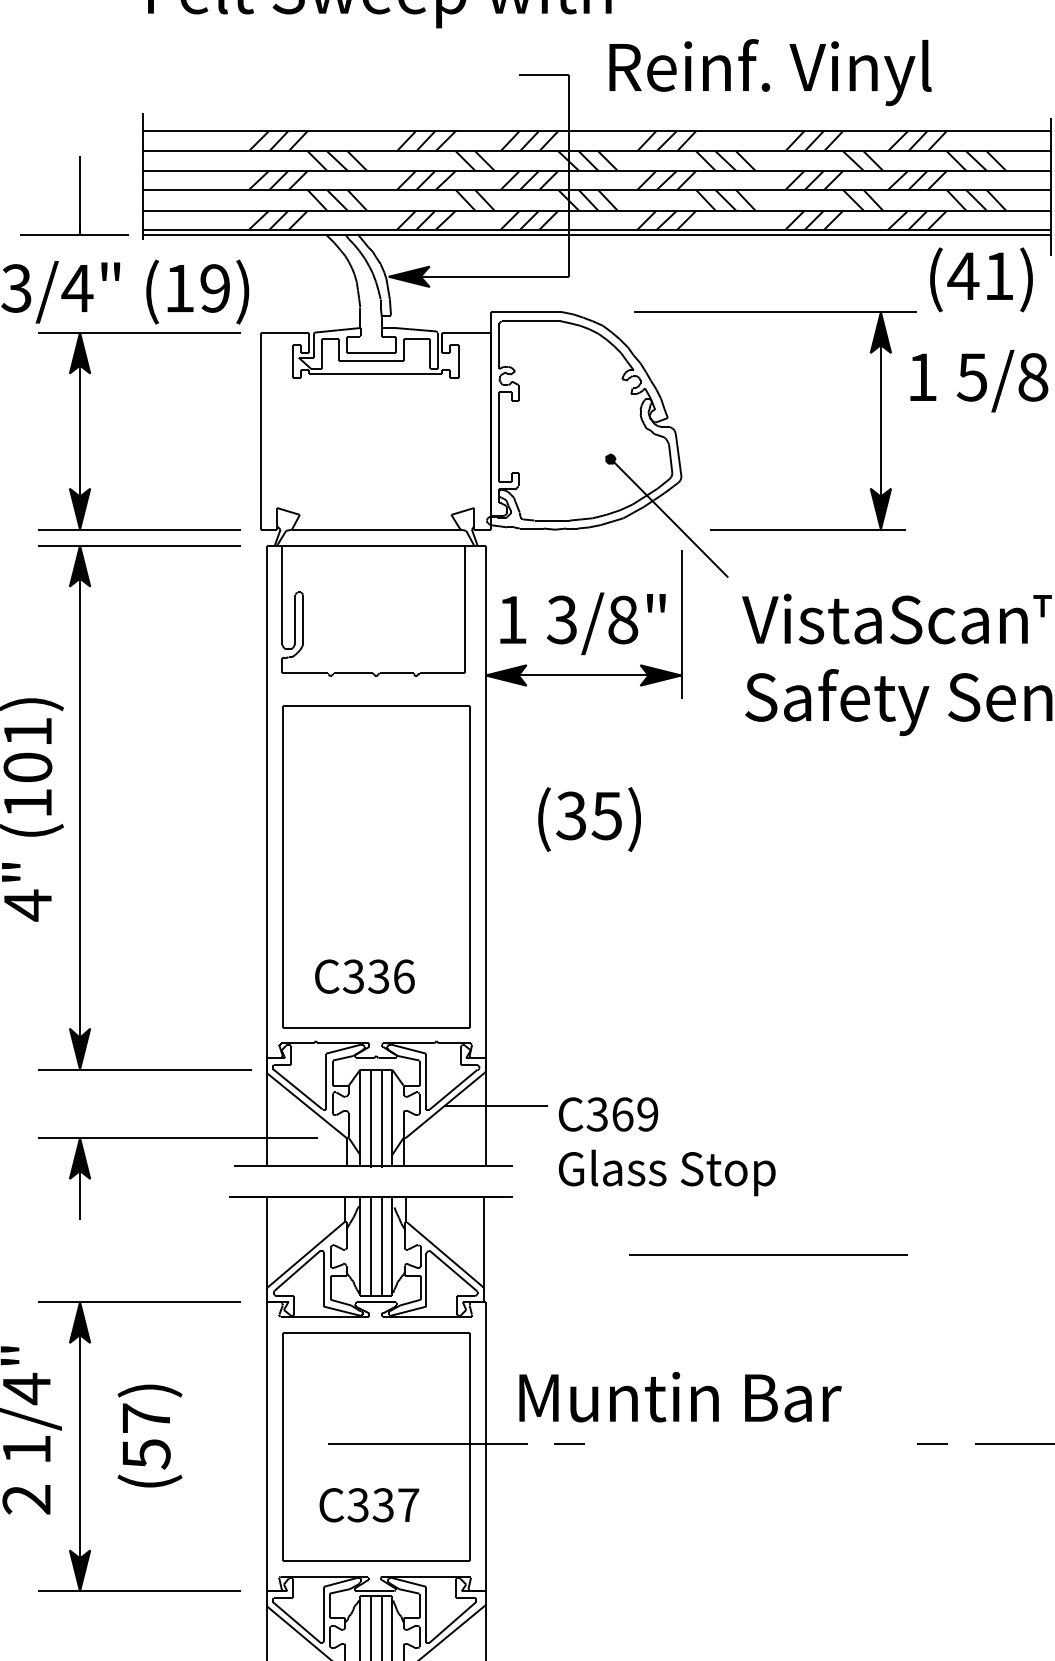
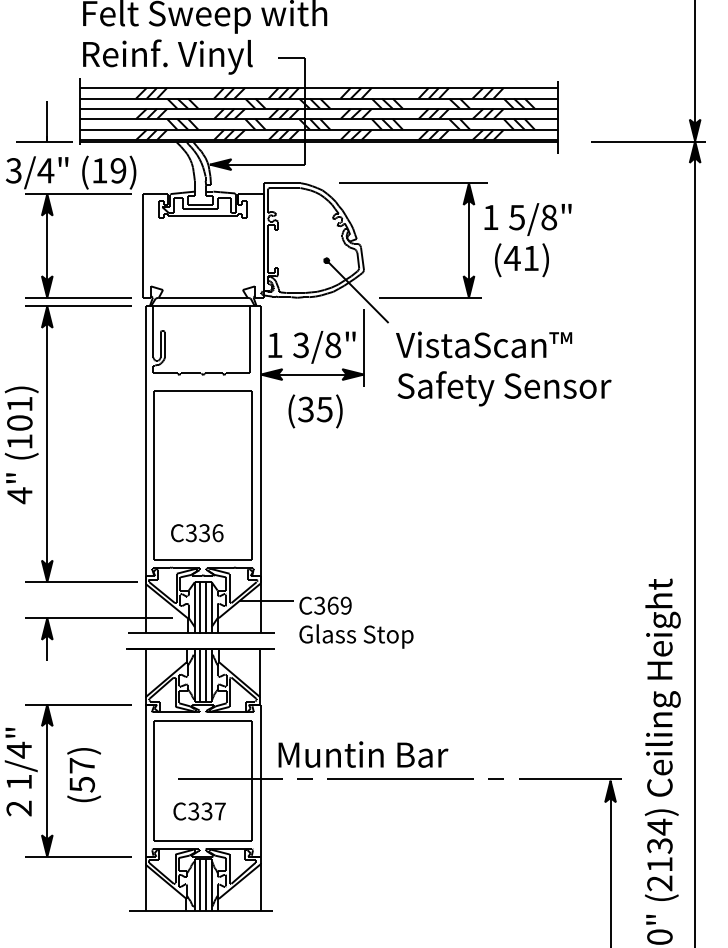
text: (769, 71) -> (167, 56), moved
text: (980, 280) -> (521, 260), moved
text: (589, 819) -> (315, 411), moved
line: (767, 1252) -> (400, 778), moved

